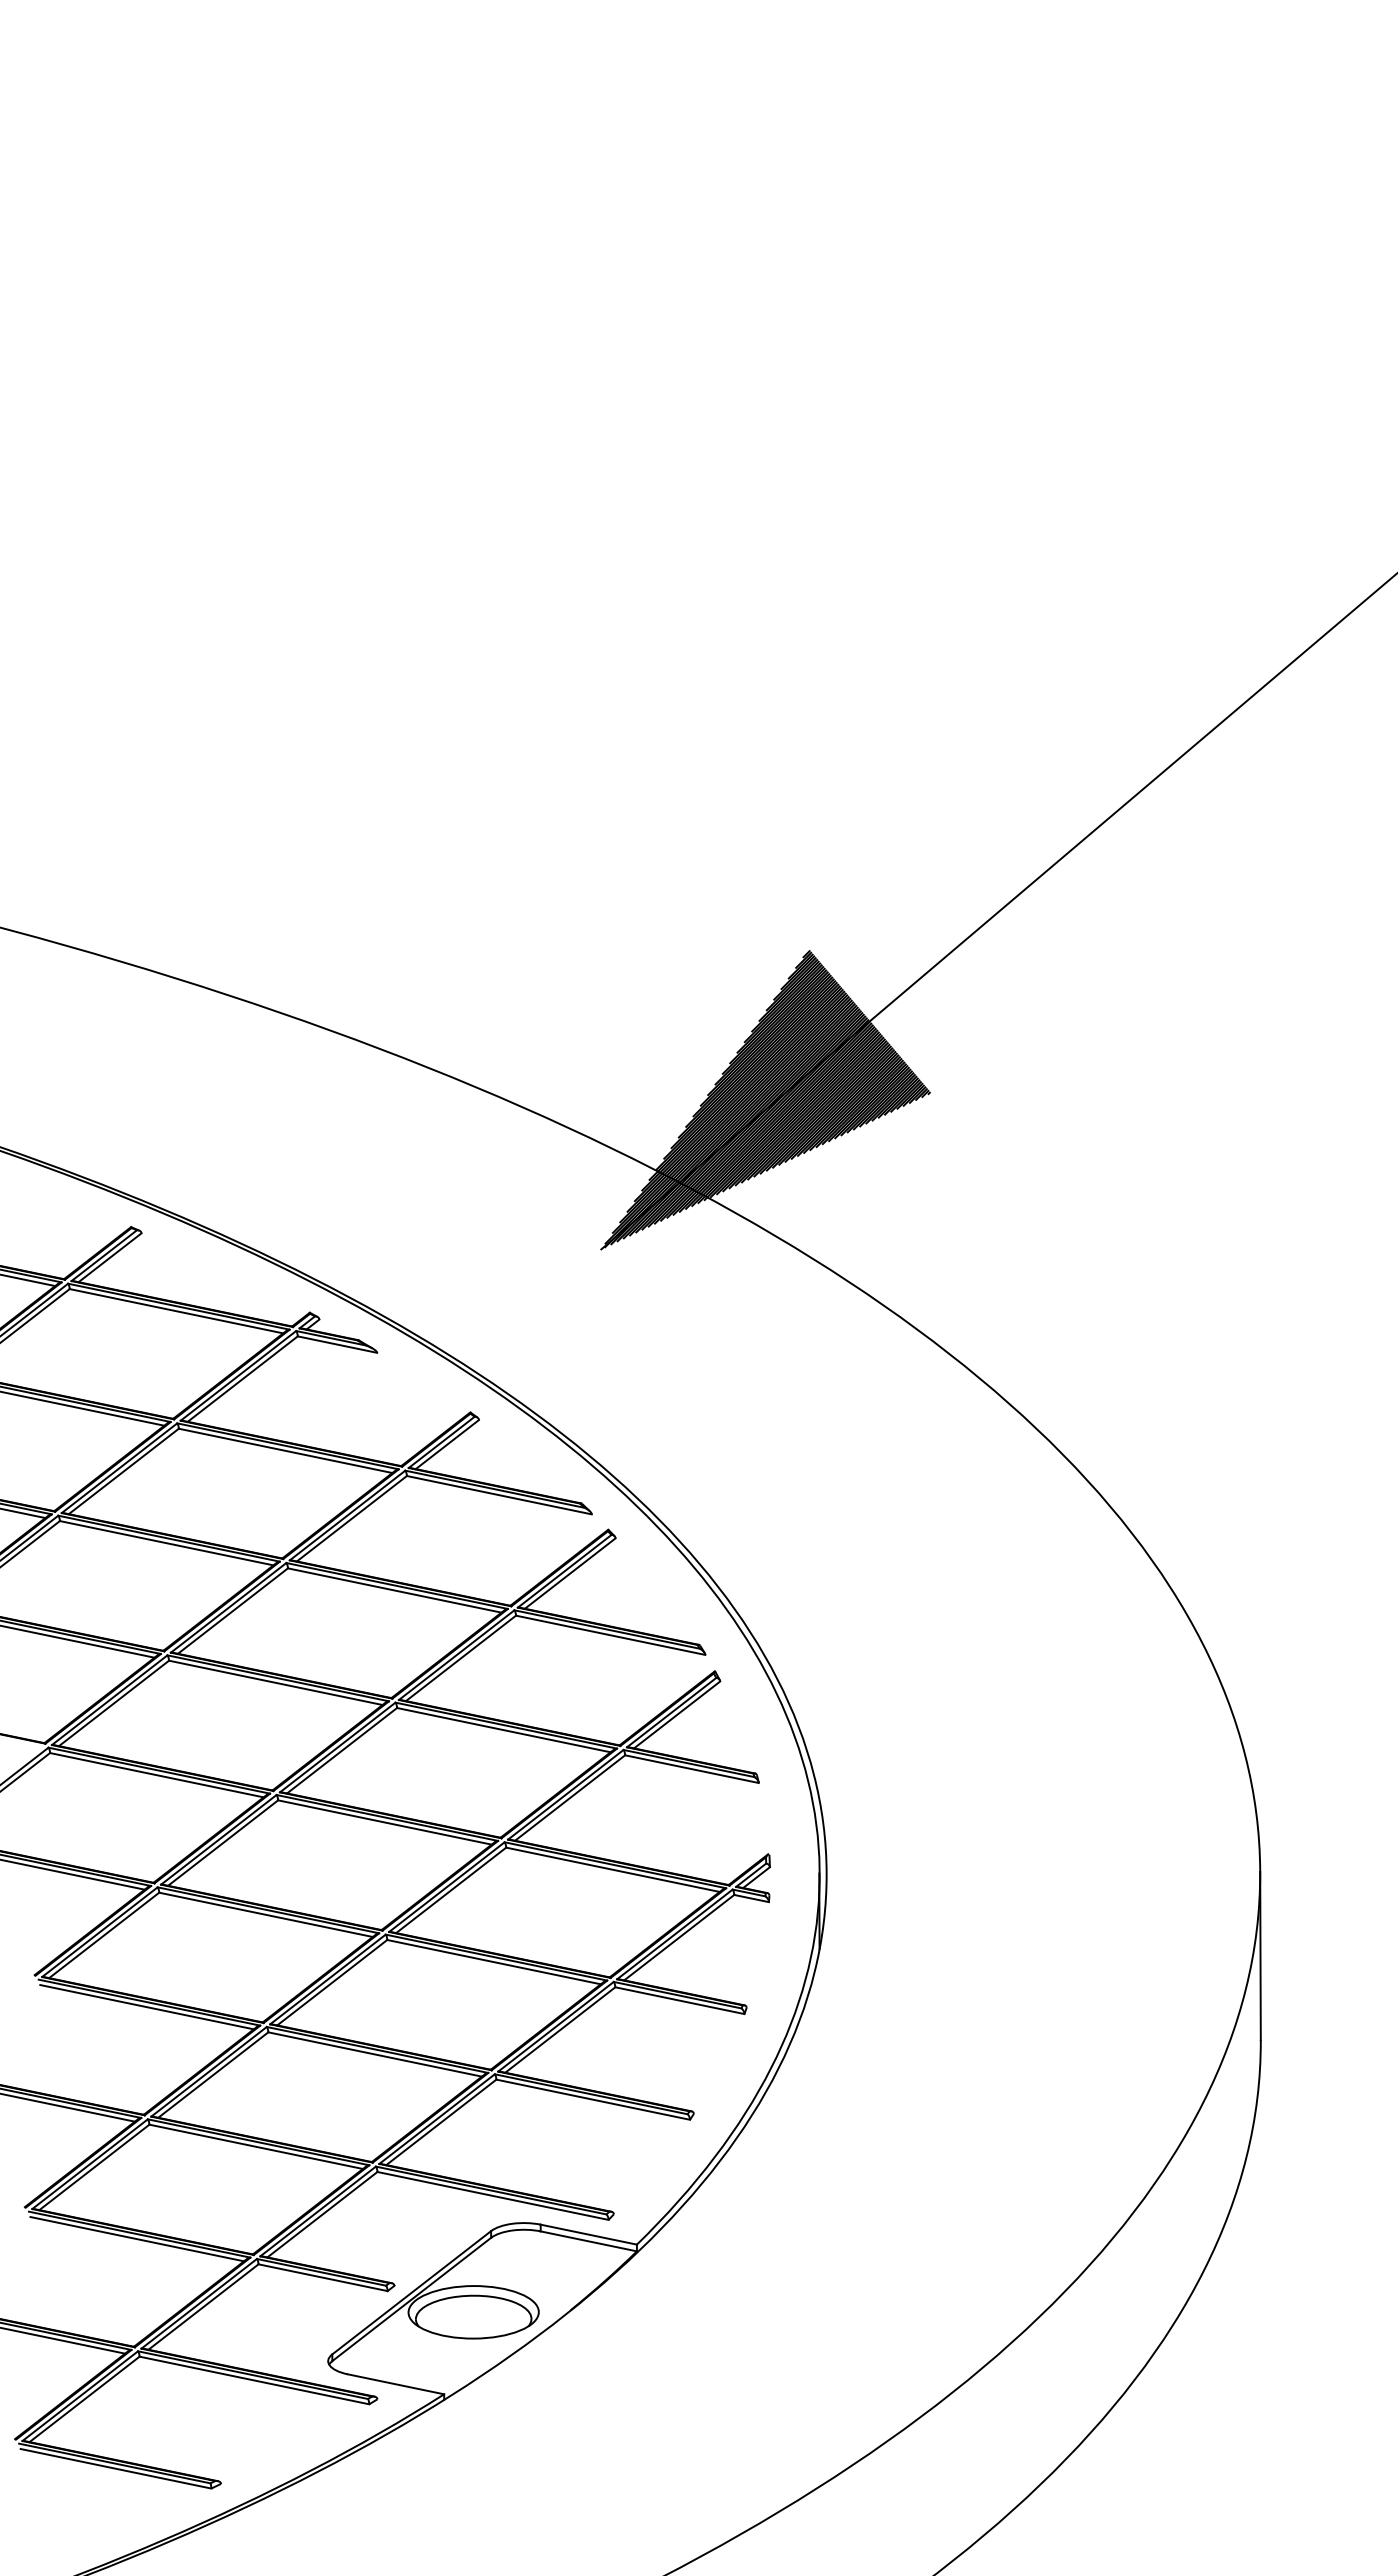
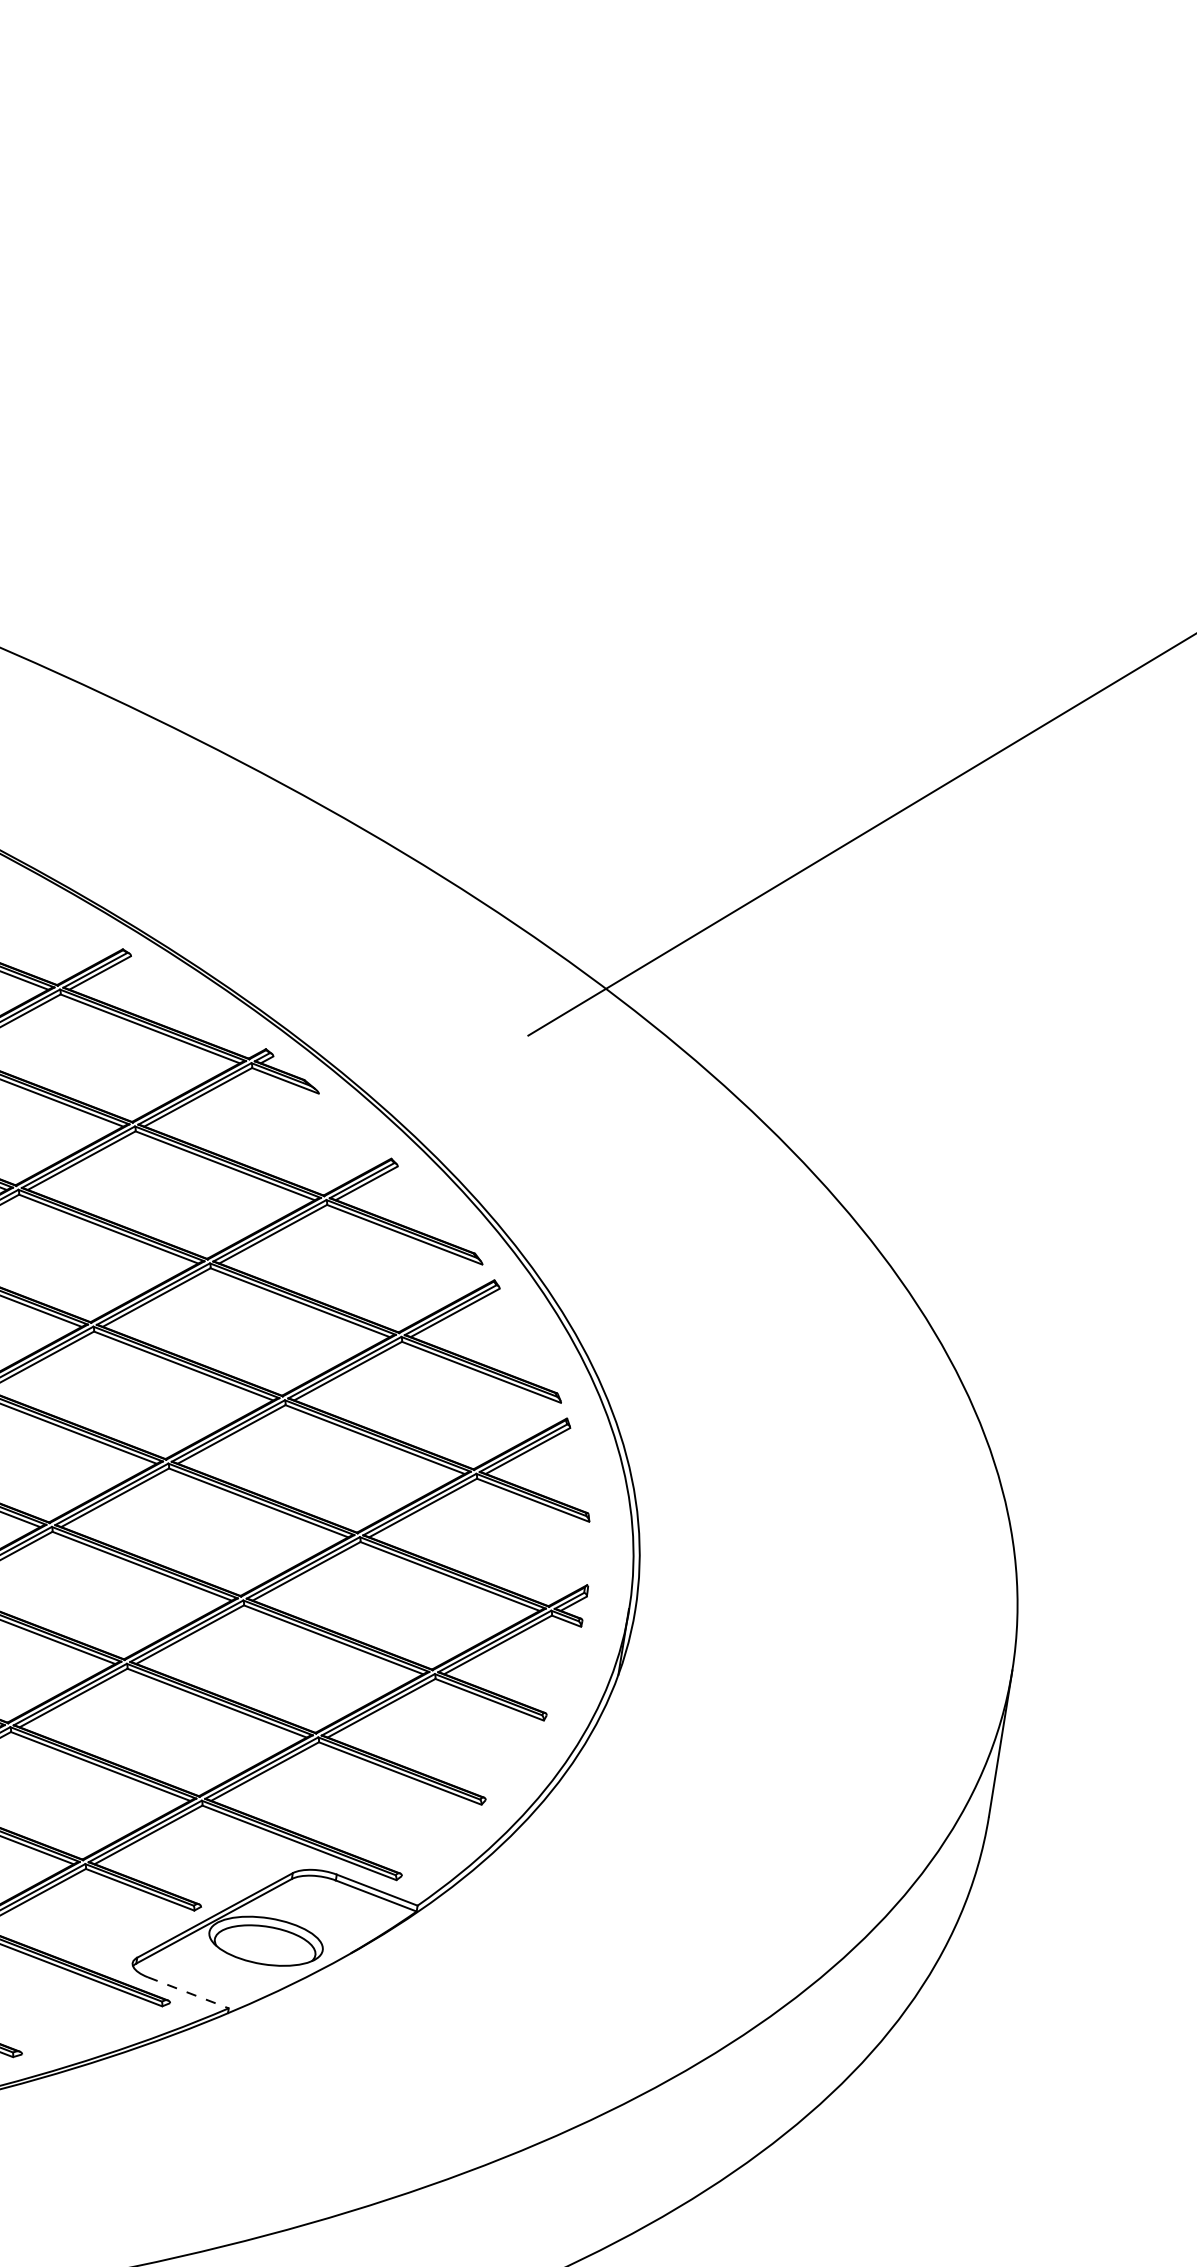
hatch: (767, 1098) -> (694, 928), removed
line: (396, 2384) -> (188, 1993), solid -> dashed

